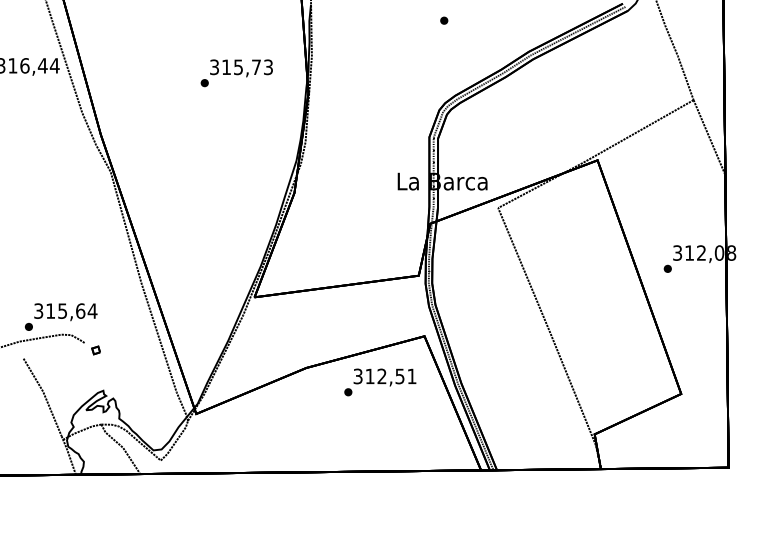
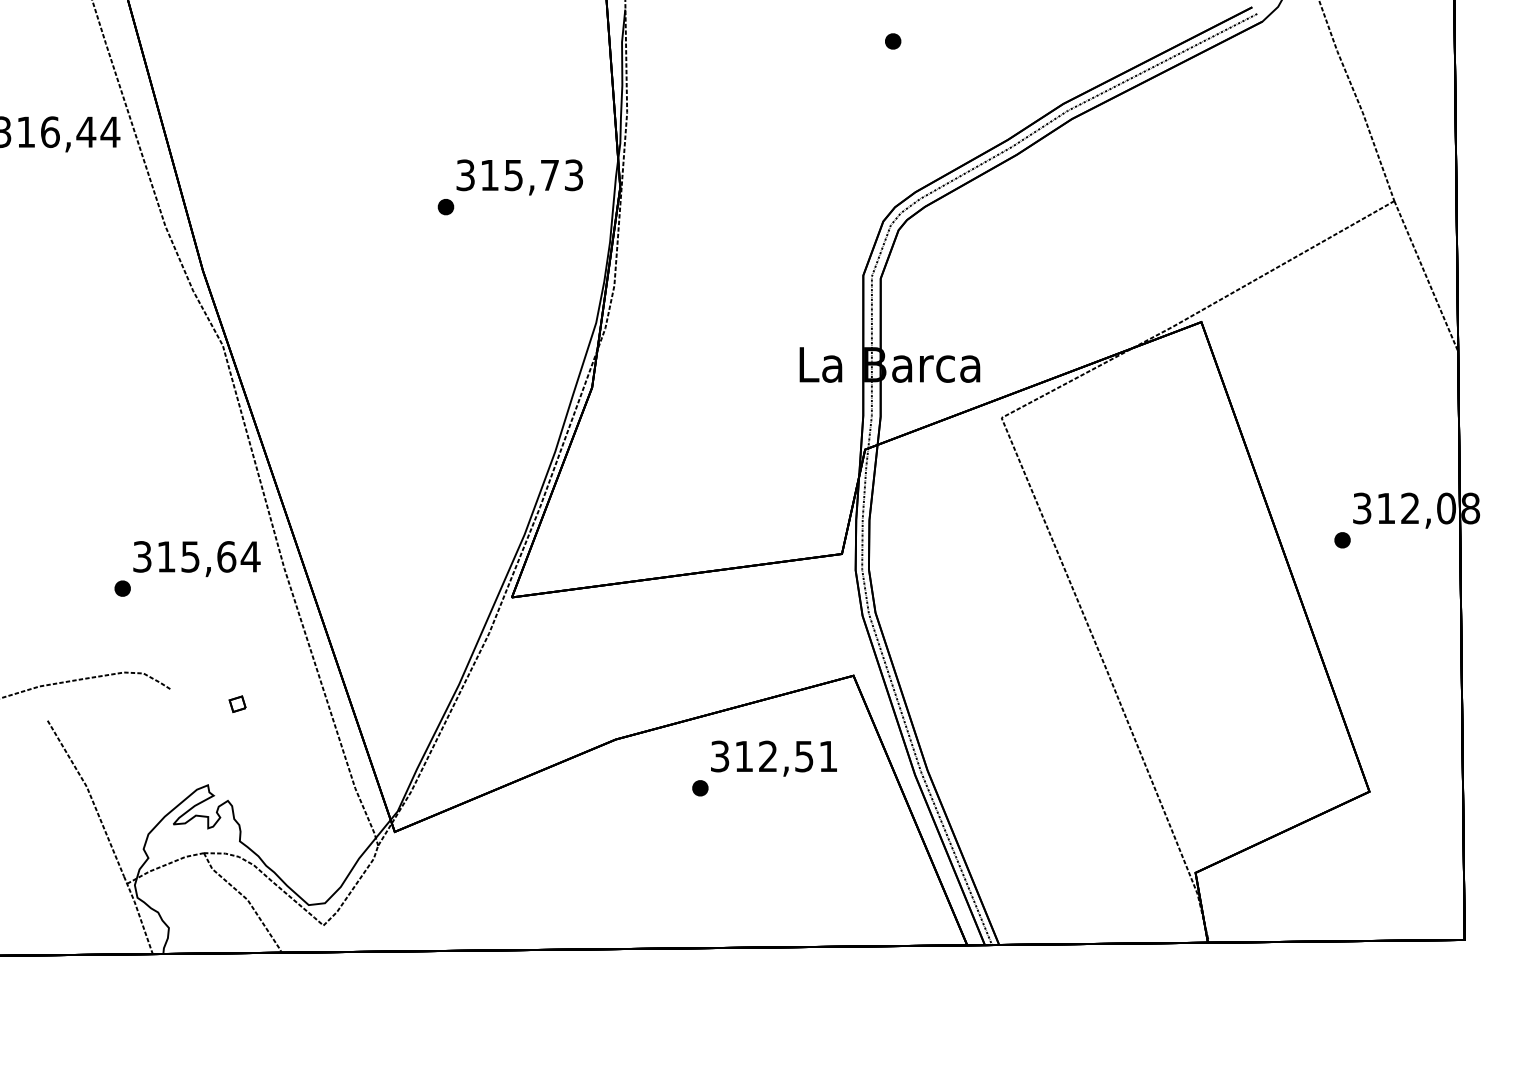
text: (236, 73) -> (509, 187), moved
text: (61, 316) -> (188, 567), moved
part: (95, 350) -> (236, 704), moved

